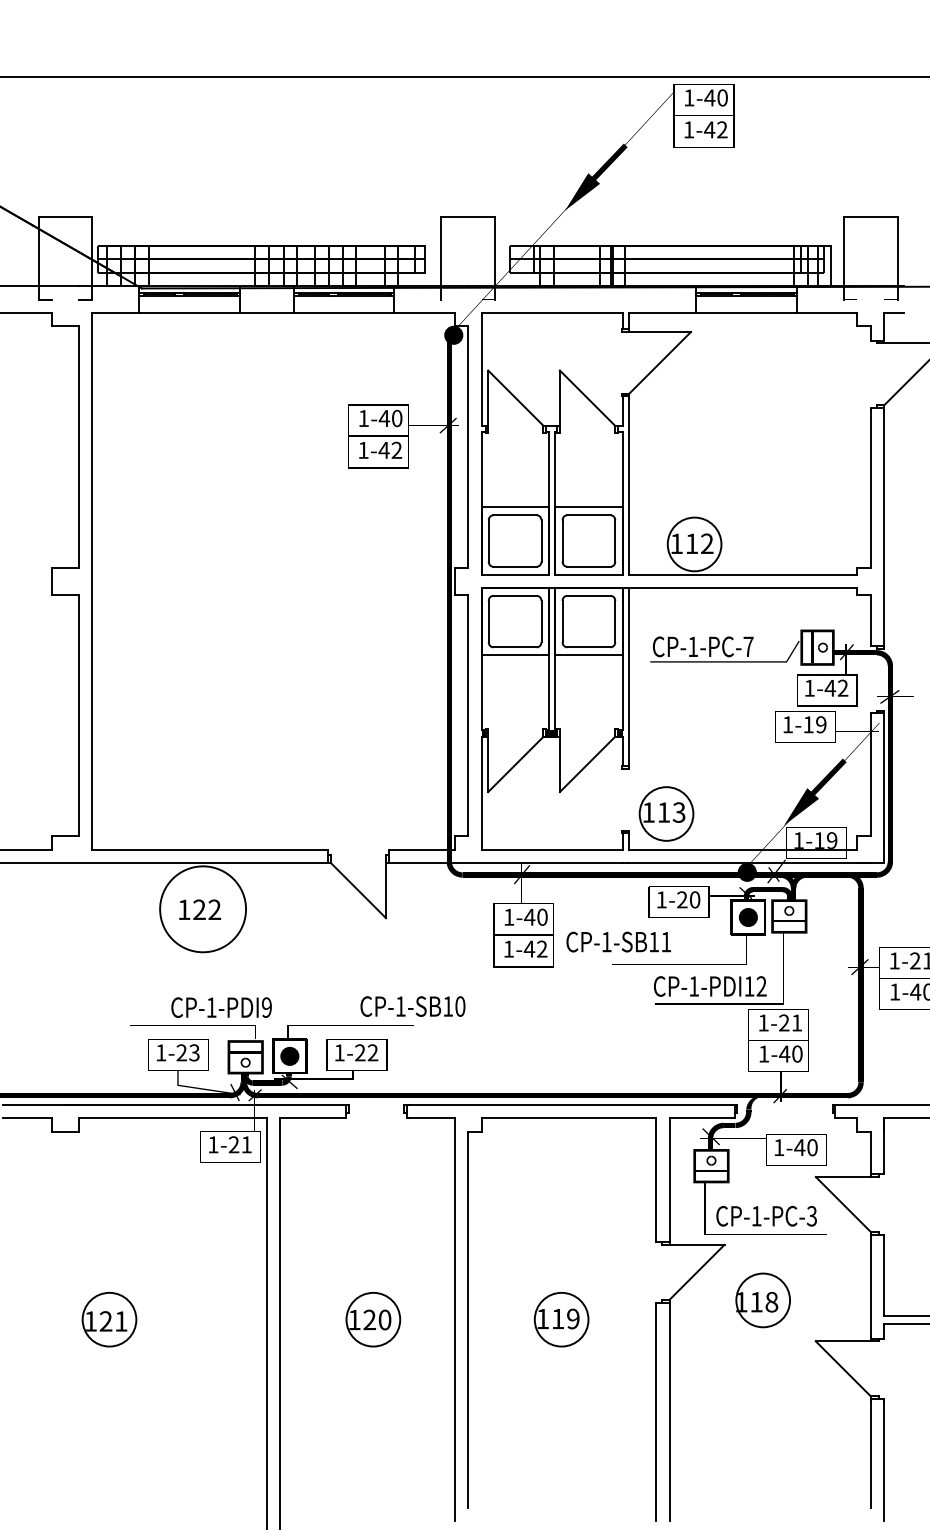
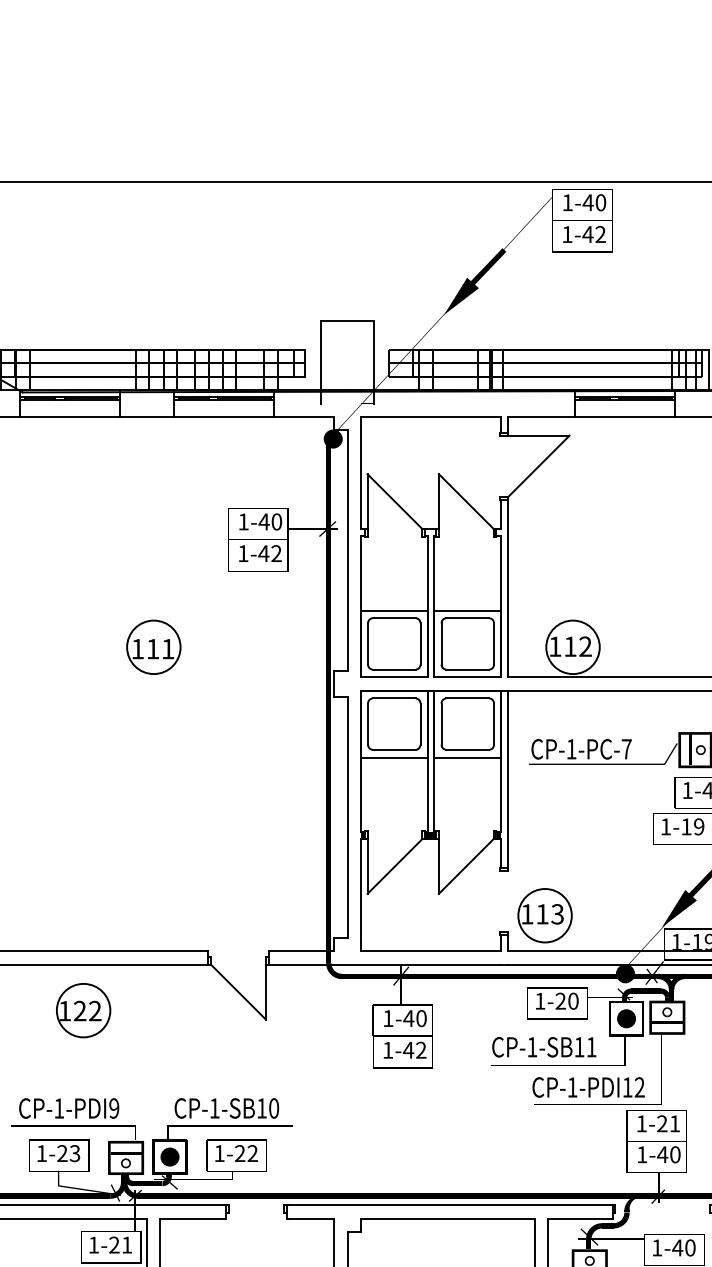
part: (273, 544) -> (153, 647), added
circle: (202, 909) -> (83, 1010), size x0.62
text: (618, 941) -> (544, 1046), moved
text: (412, 1006) -> (226, 1108), moved
text: (221, 1007) -> (69, 1108), moved

